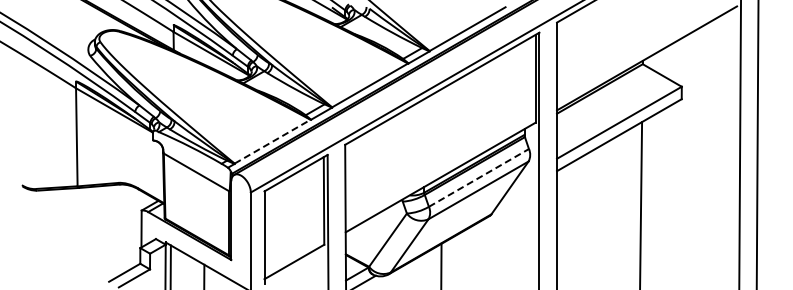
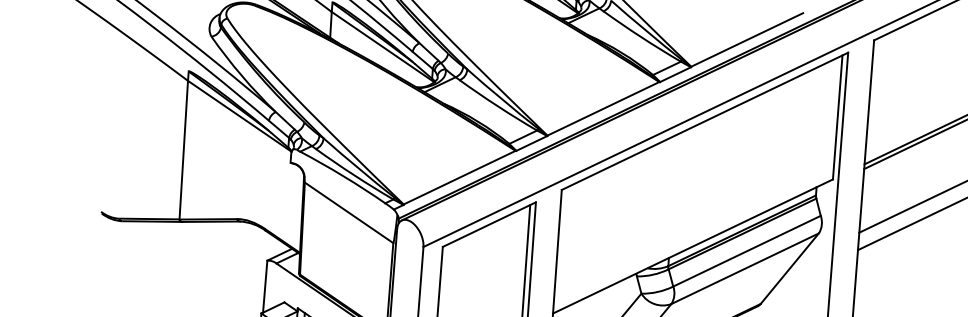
line: (272, 141) -> (459, 177), dashed -> solid
line: (478, 177) -> (746, 250), dashed -> solid

